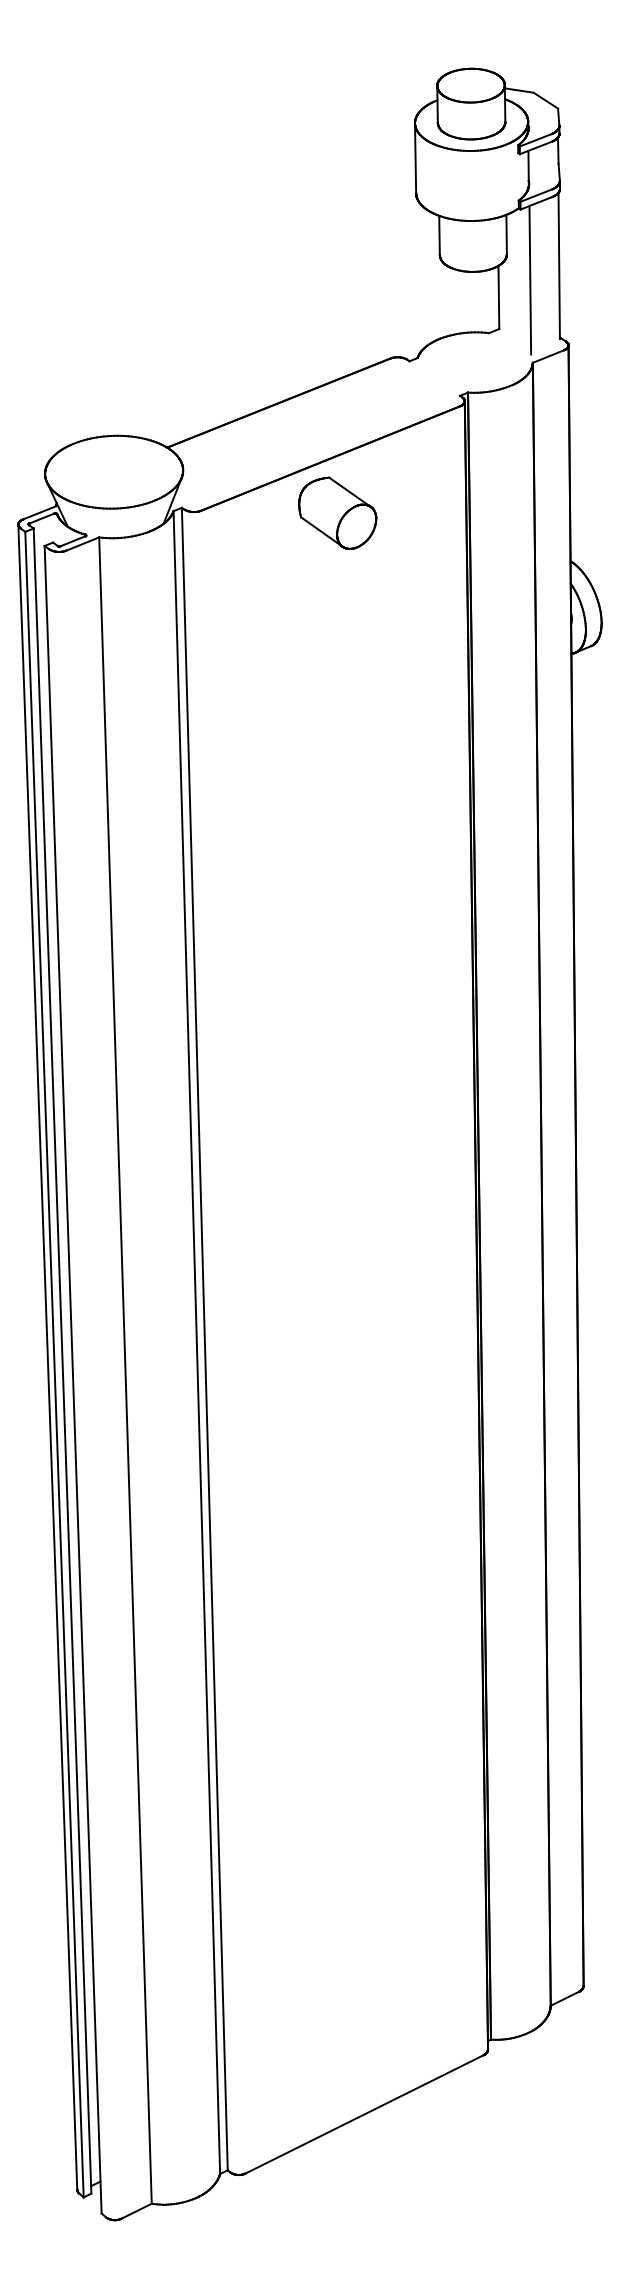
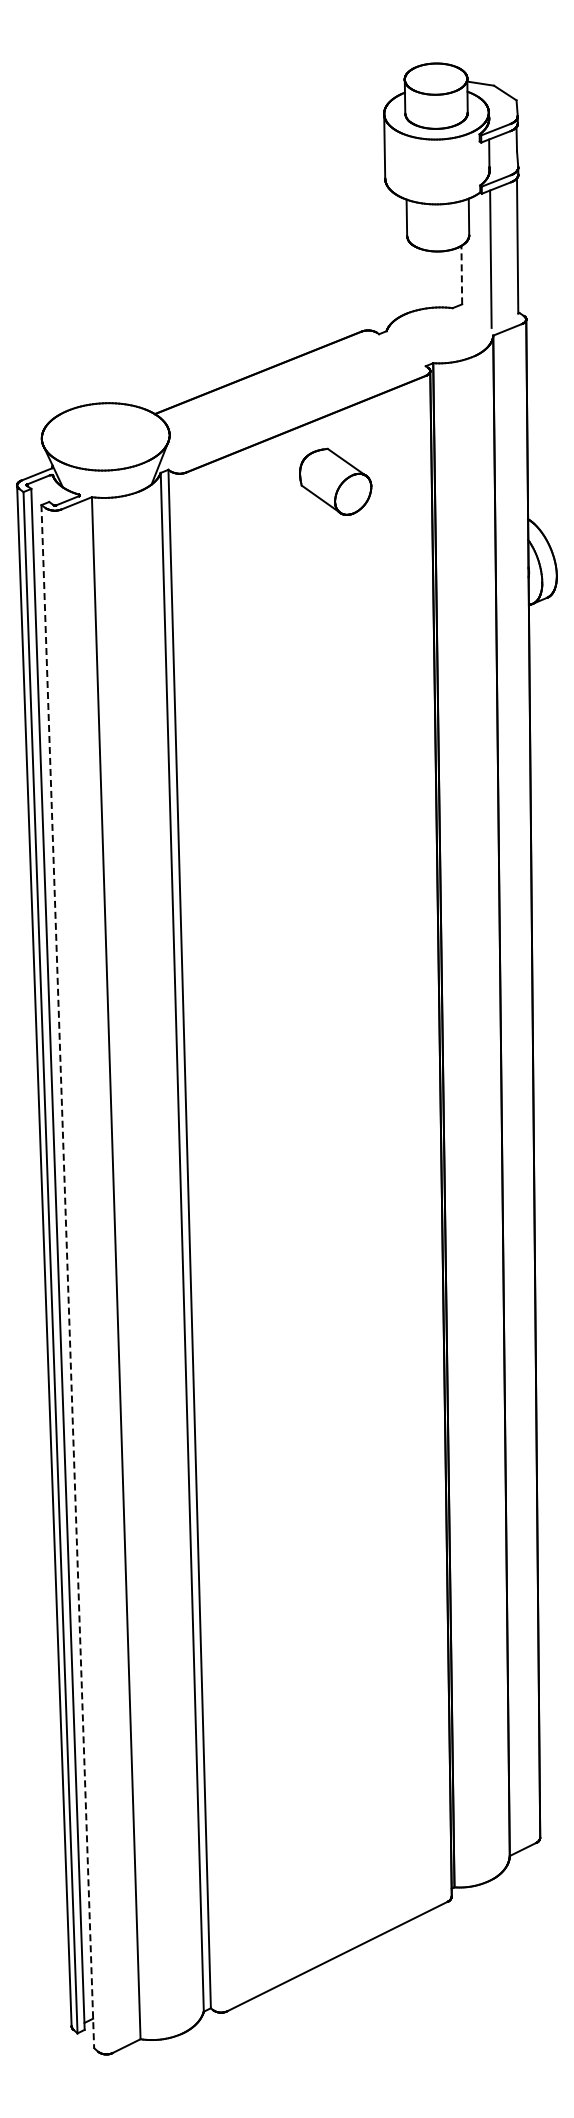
line: (498, 296) -> (461, 274), solid -> dashed
part: (337, 512) -> (335, 481), moved
line: (72, 1379) -> (67, 1276), solid -> dashed

